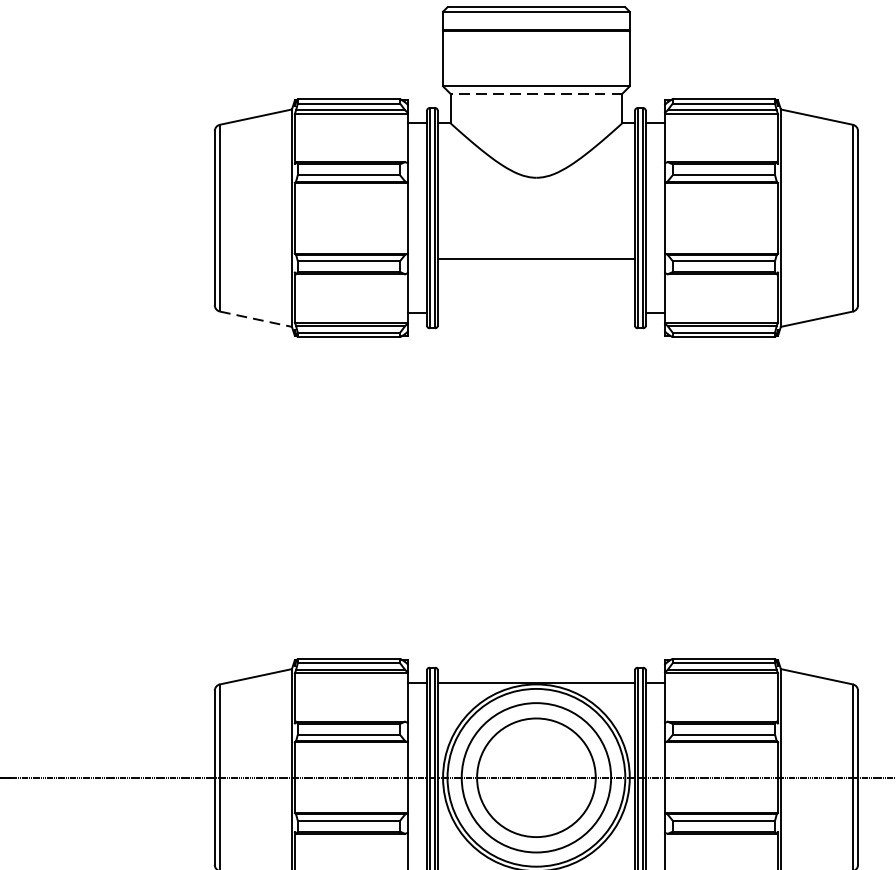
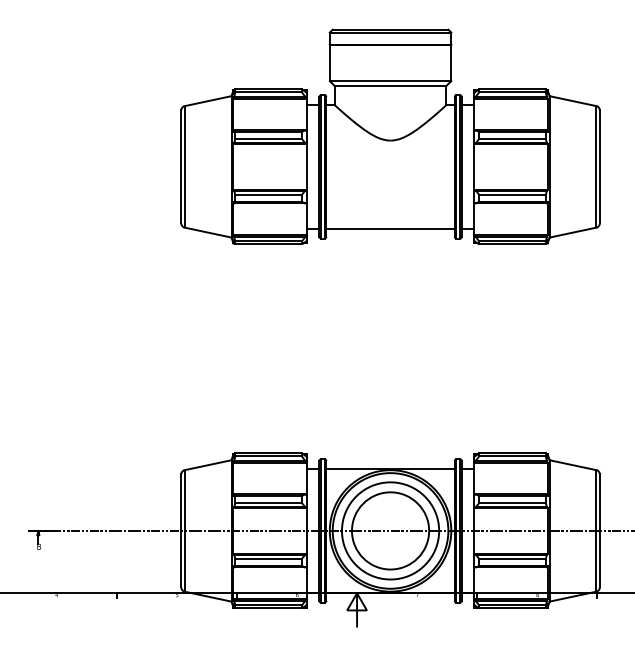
line: (536, 93) -> (390, 85), dashed -> solid
line: (536, 259) -> (390, 228), moved
line: (256, 319) -> (208, 232), dashed -> solid

